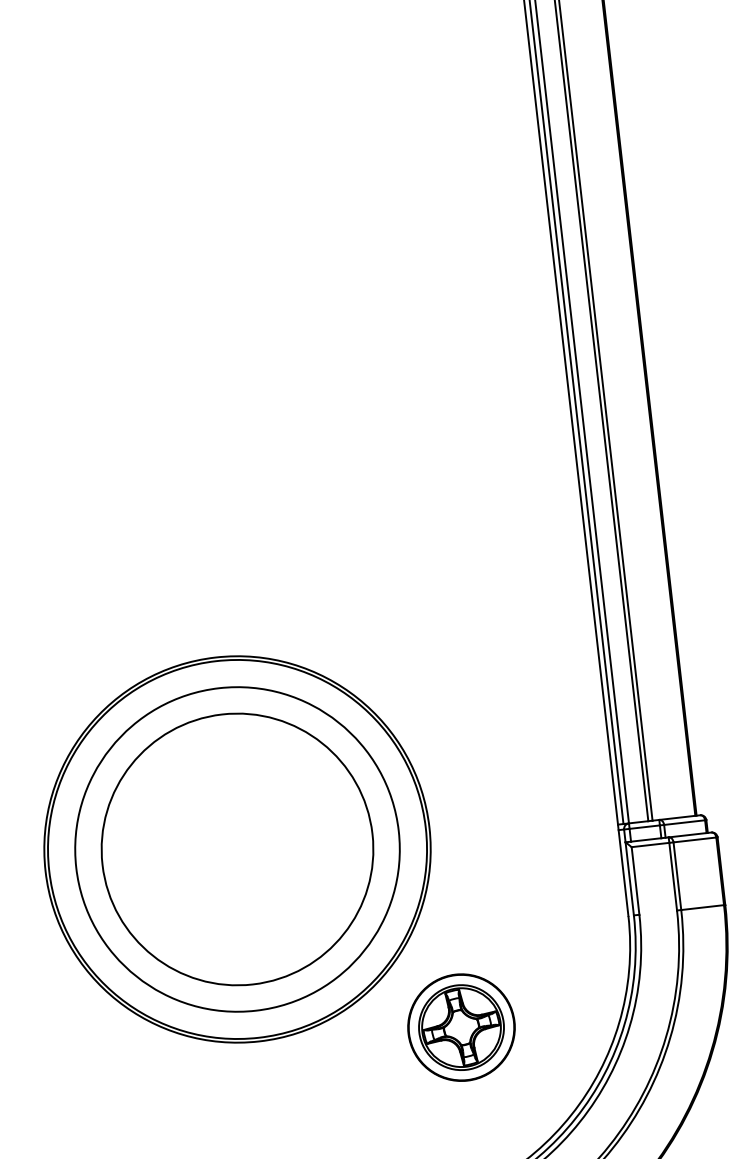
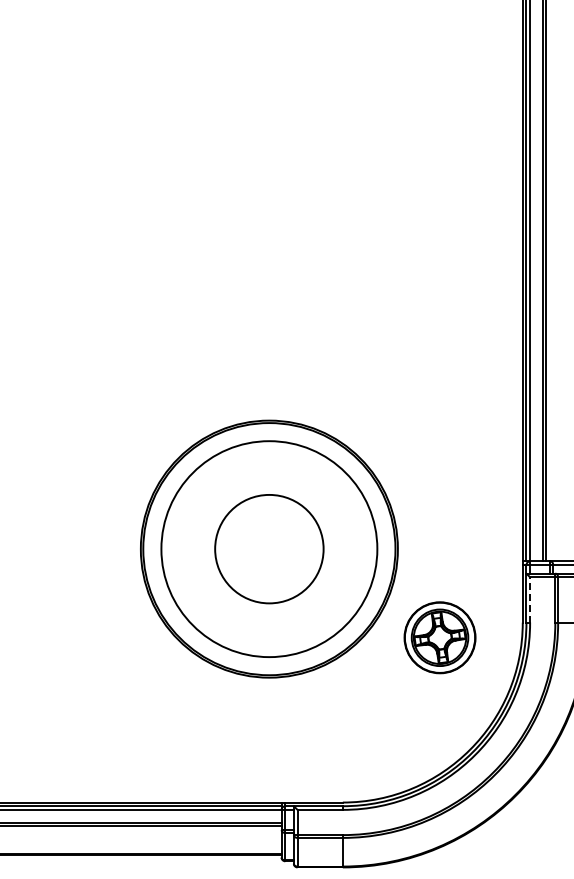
circle: (237, 848) -> (269, 548), size x0.6
line: (636, 880) -> (530, 599), solid -> dashed
part: (460, 1027) -> (439, 637), moved

